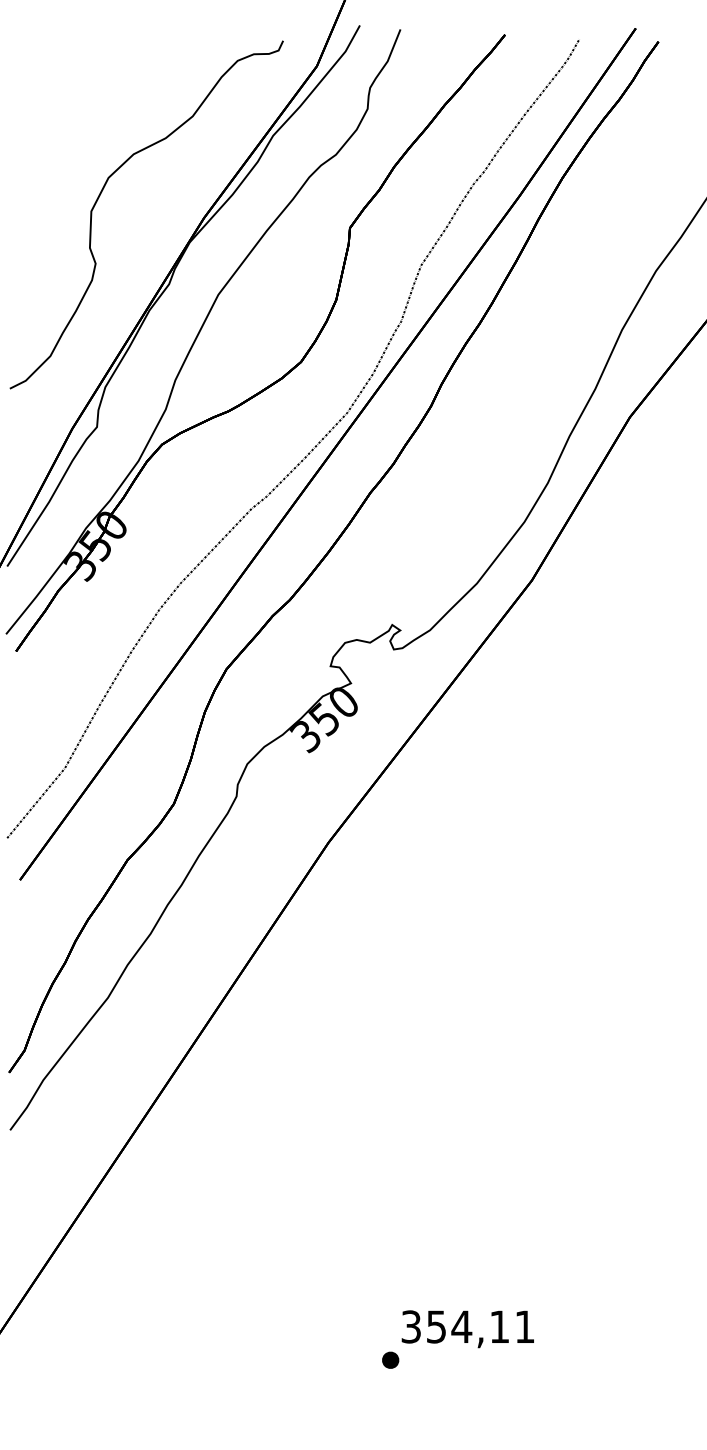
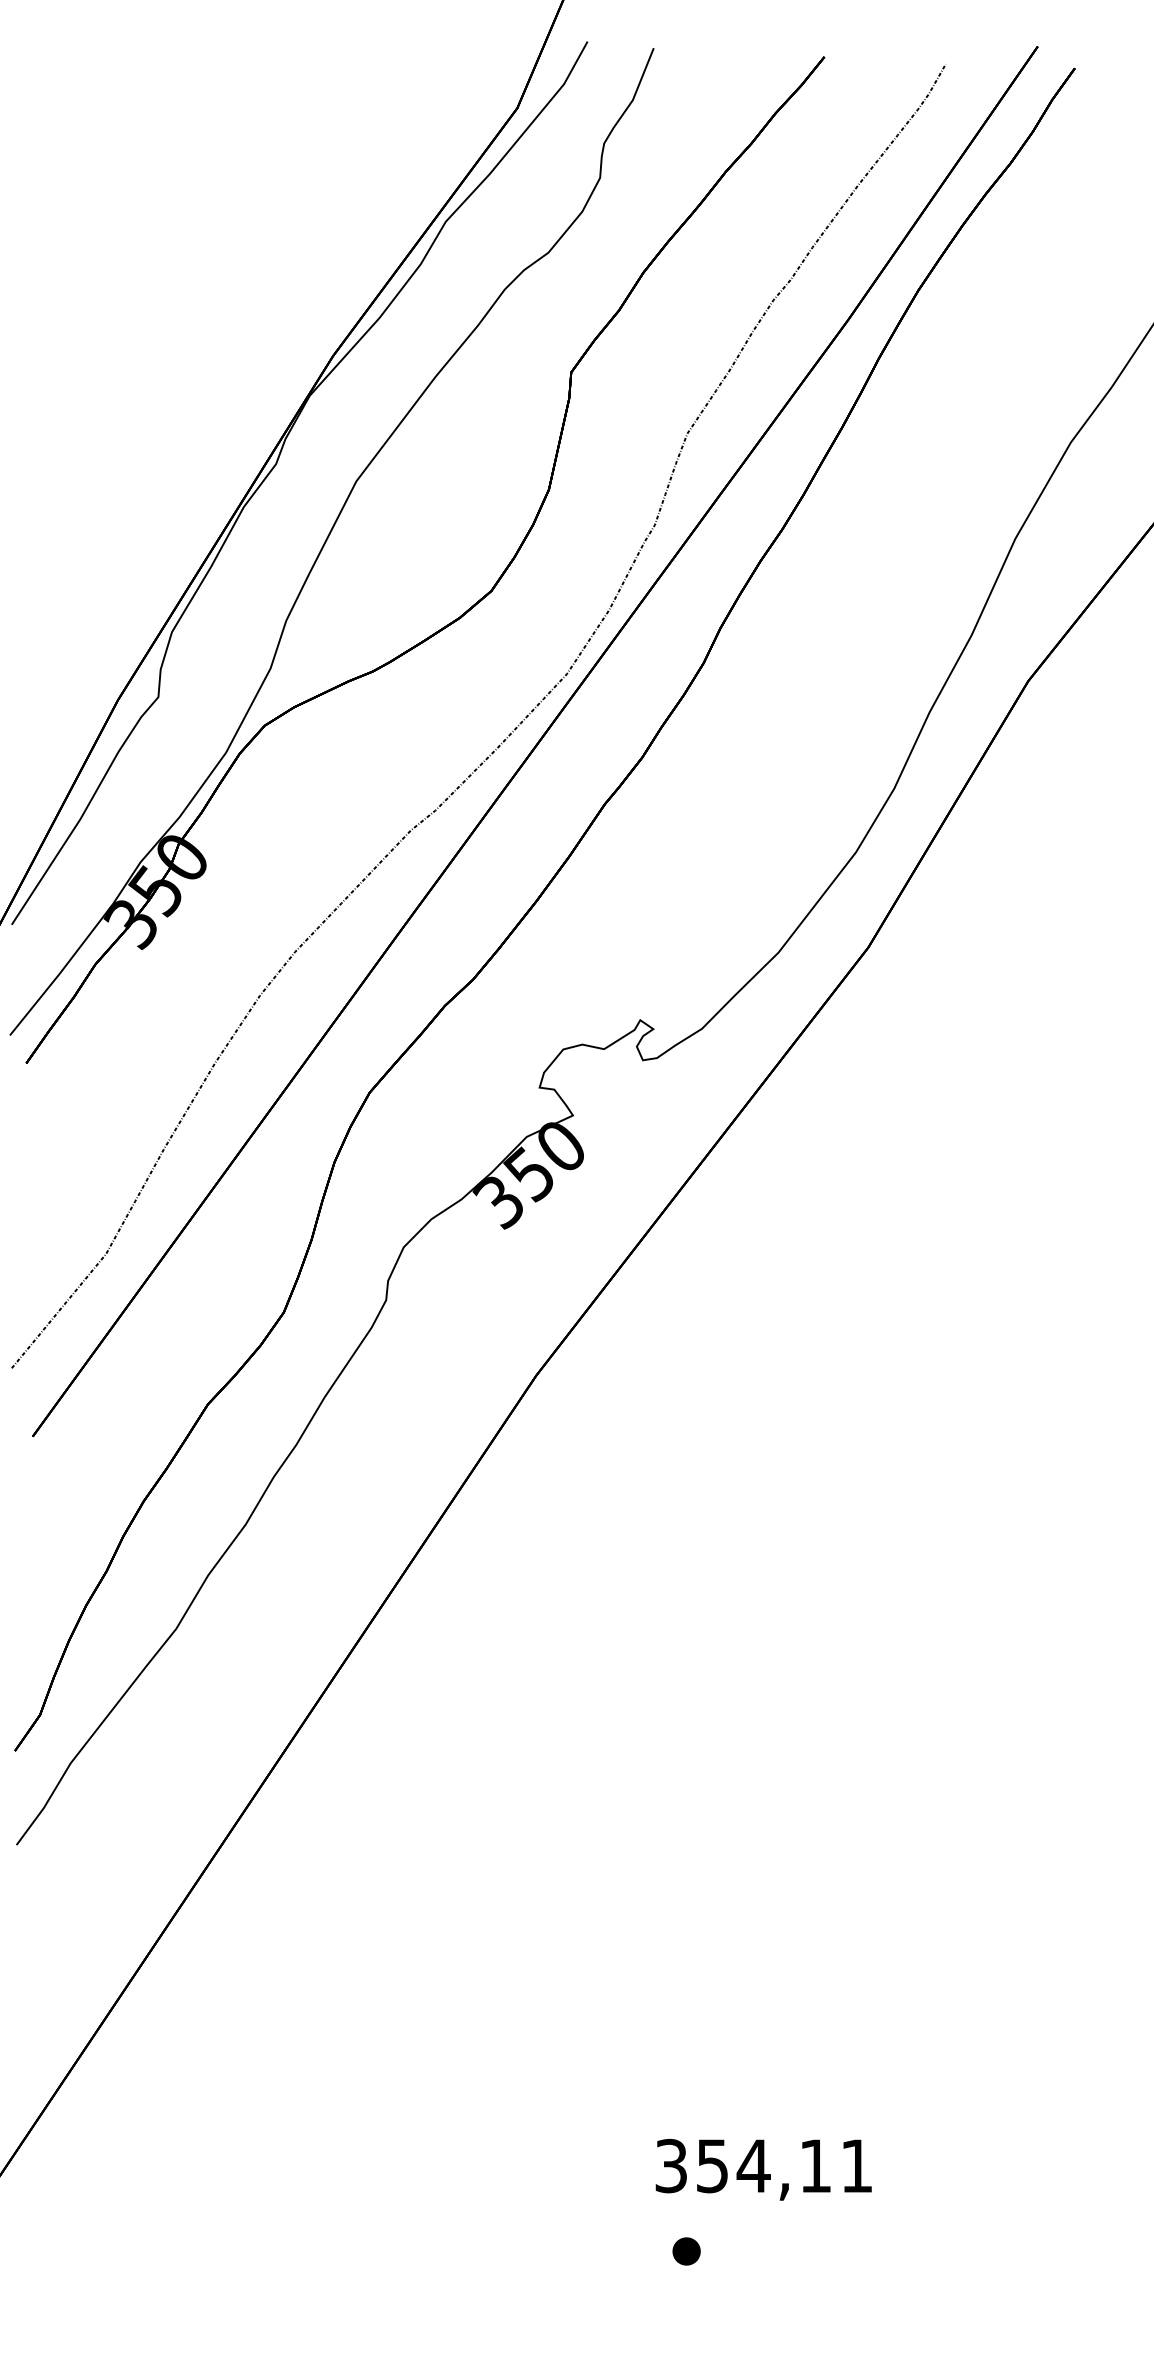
part: (102, 192) -> (167, 314), removed
part: (390, 1359) -> (686, 2250), moved

